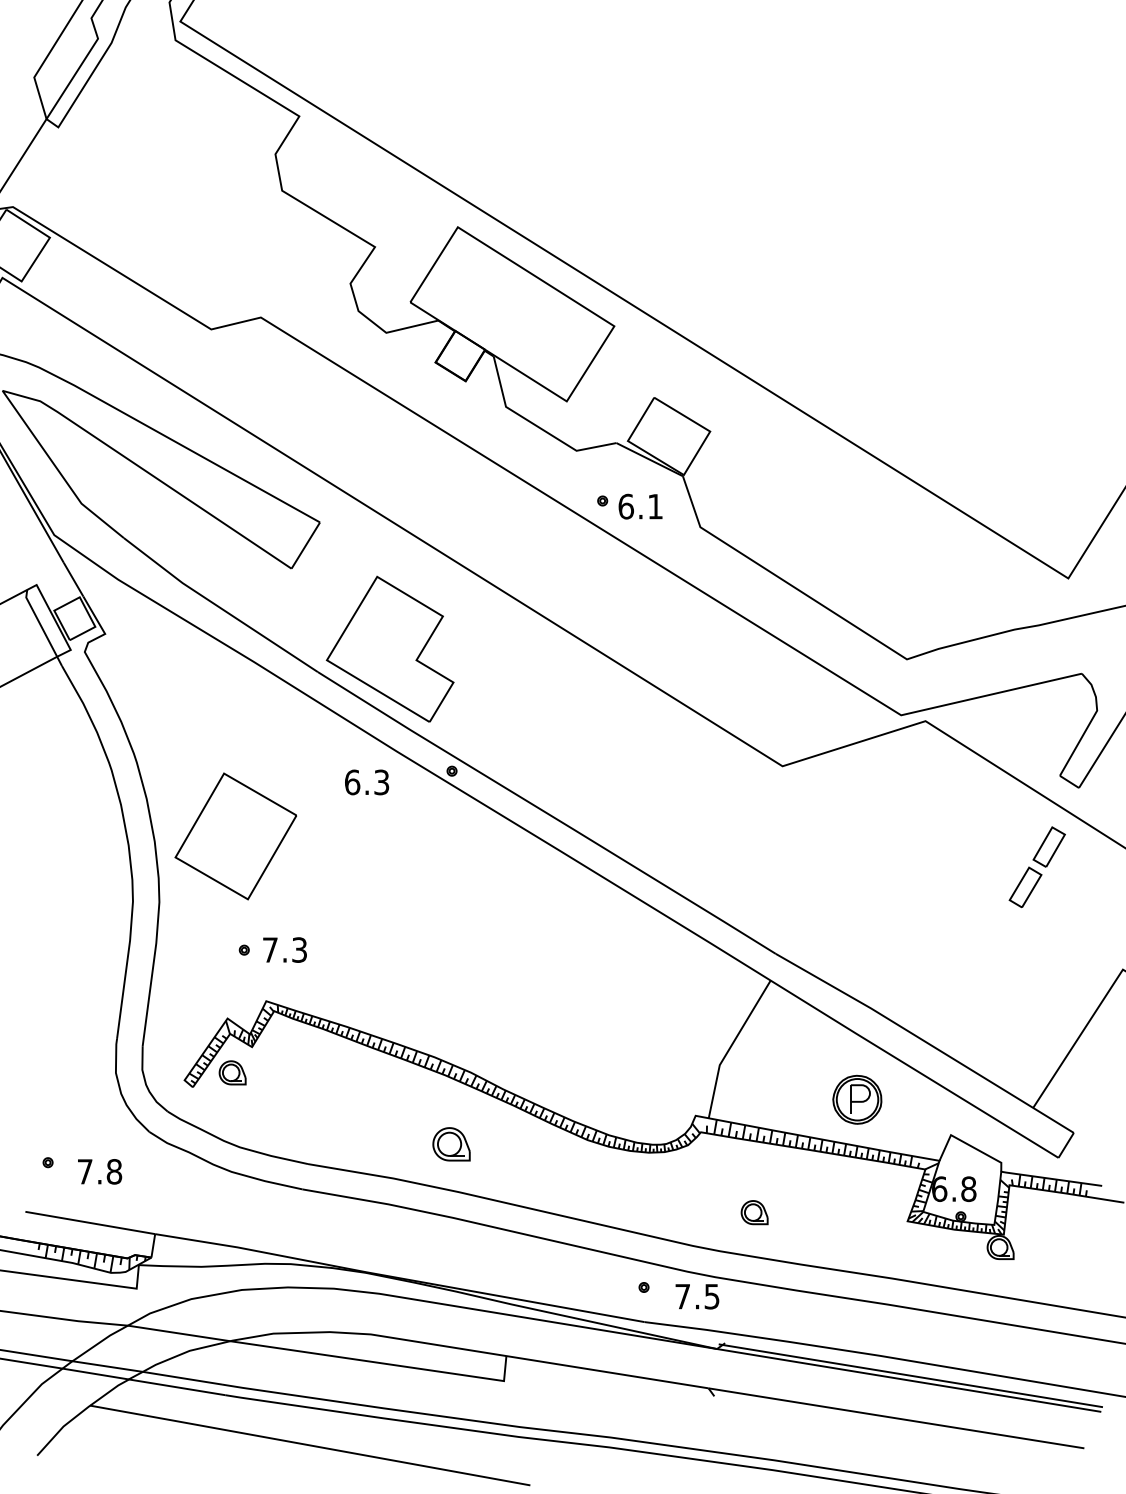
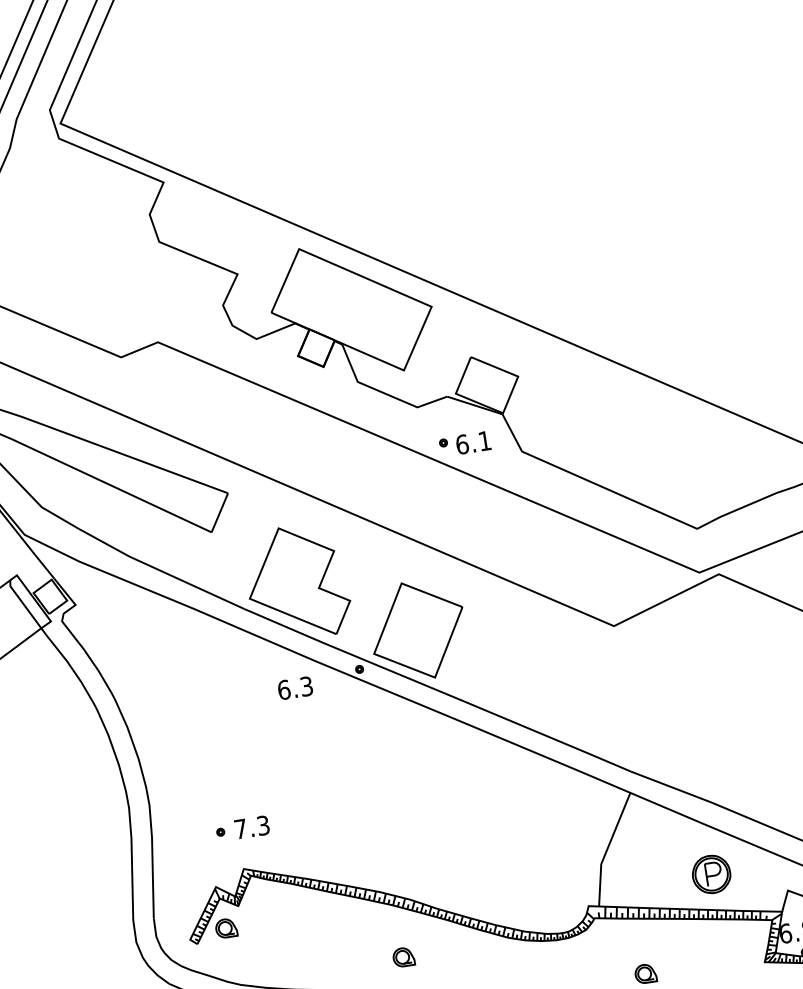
part: (235, 836) -> (417, 630), moved
part: (451, 1143) -> (403, 956), size x0.71

